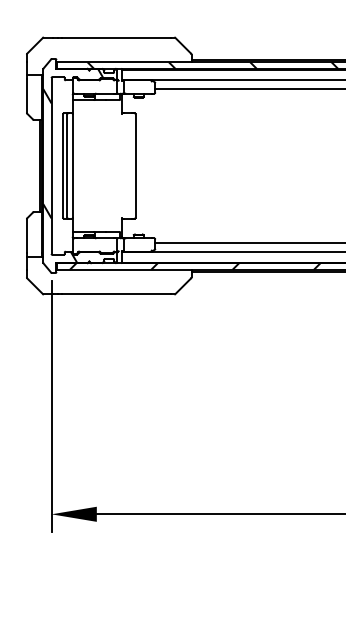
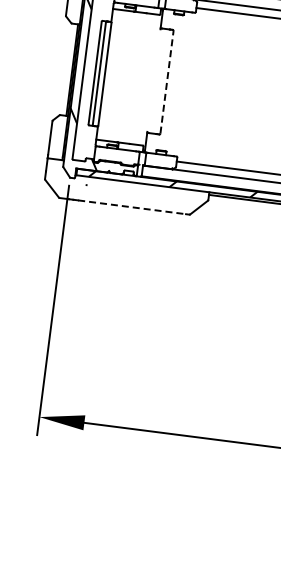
line: (135, 166) -> (166, 82), solid -> dashed
line: (117, 294) -> (132, 207), solid -> dashed

